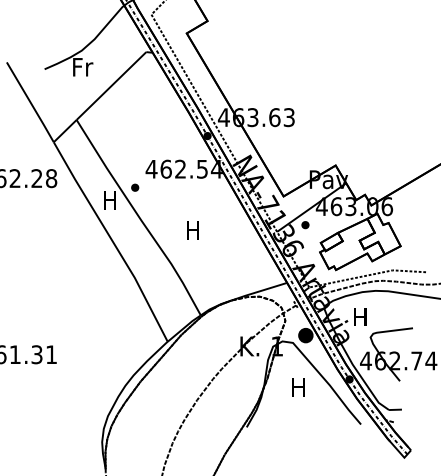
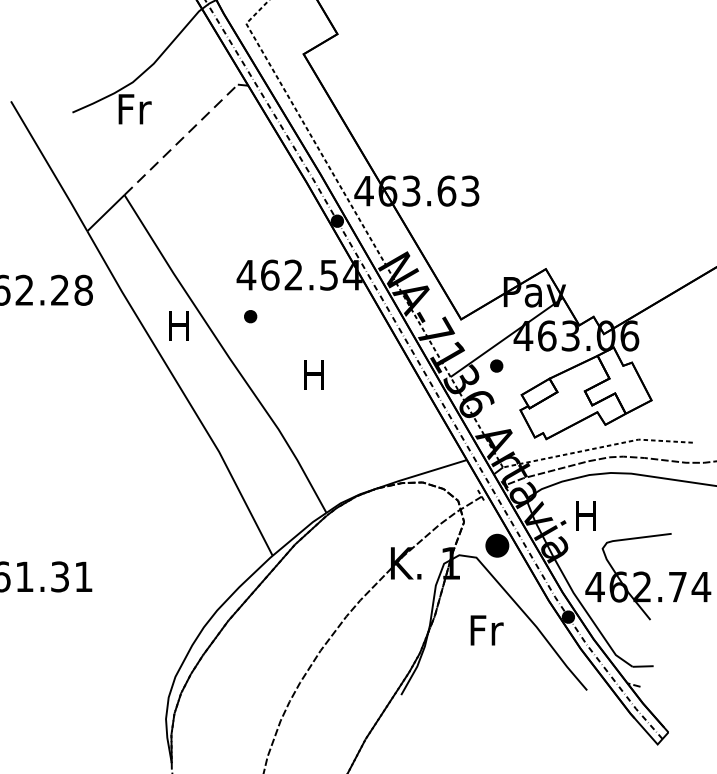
line: (111, 86) -> (181, 140), solid -> dashed
part: (135, 187) -> (251, 316), moved
text: (299, 387) -> (487, 630), H -> Fr

